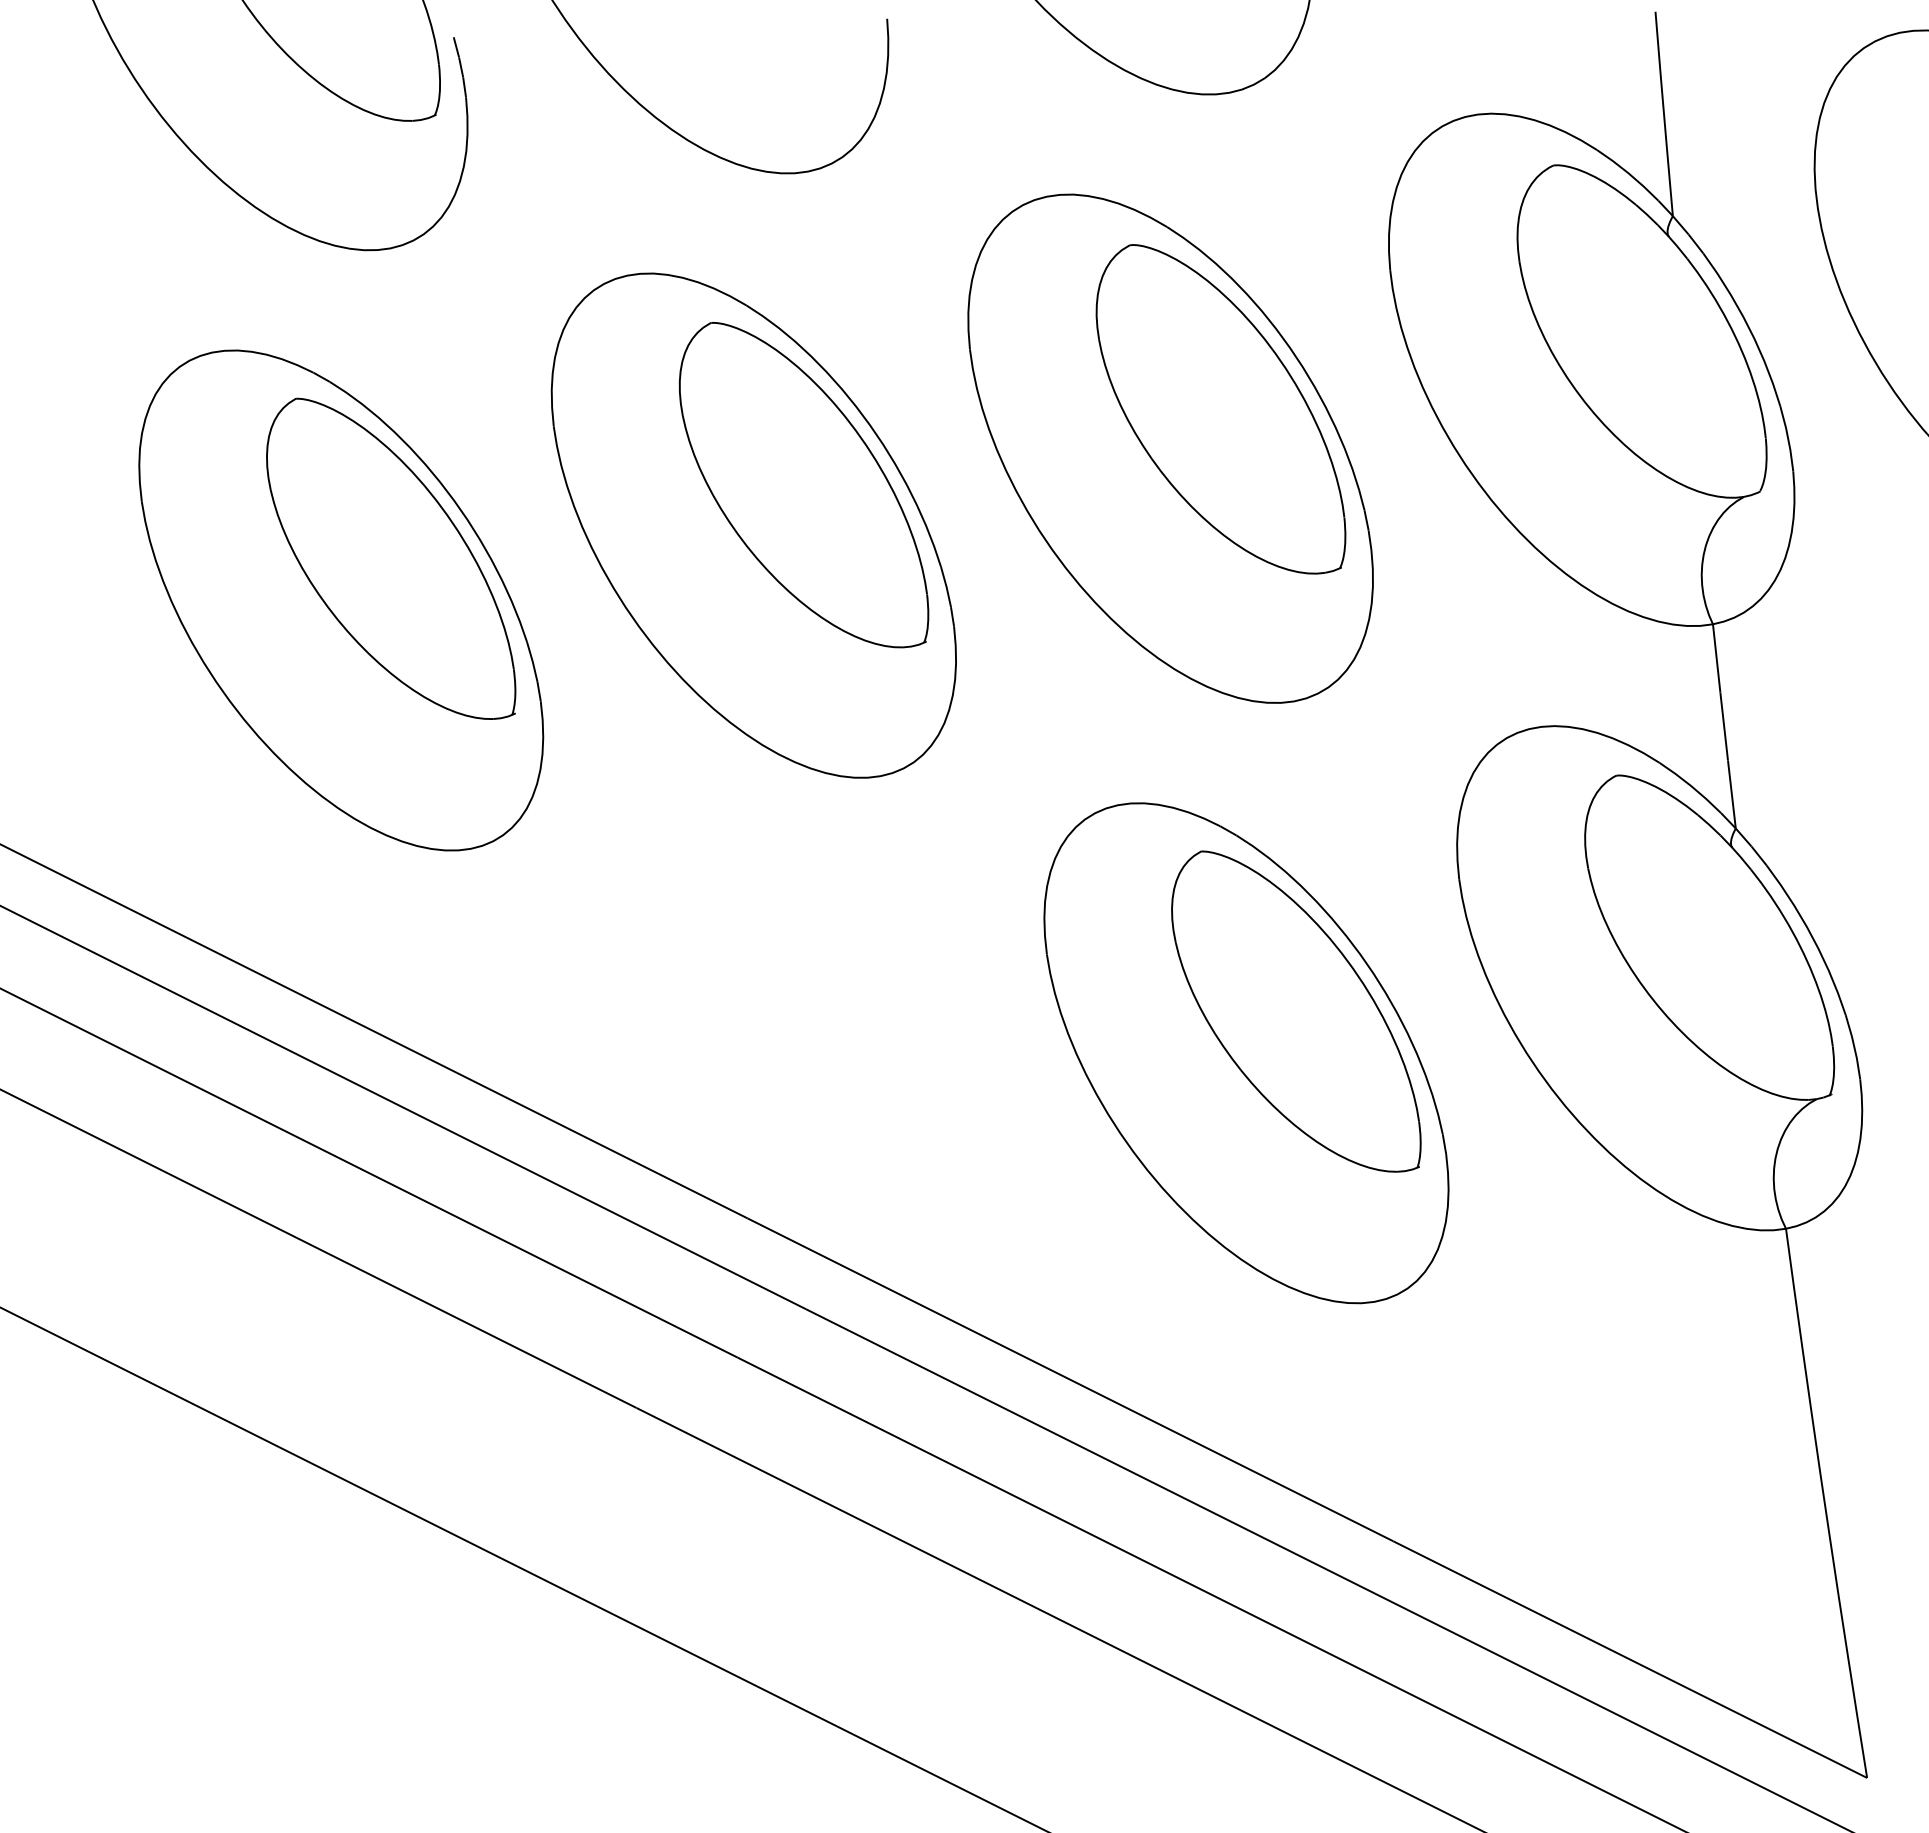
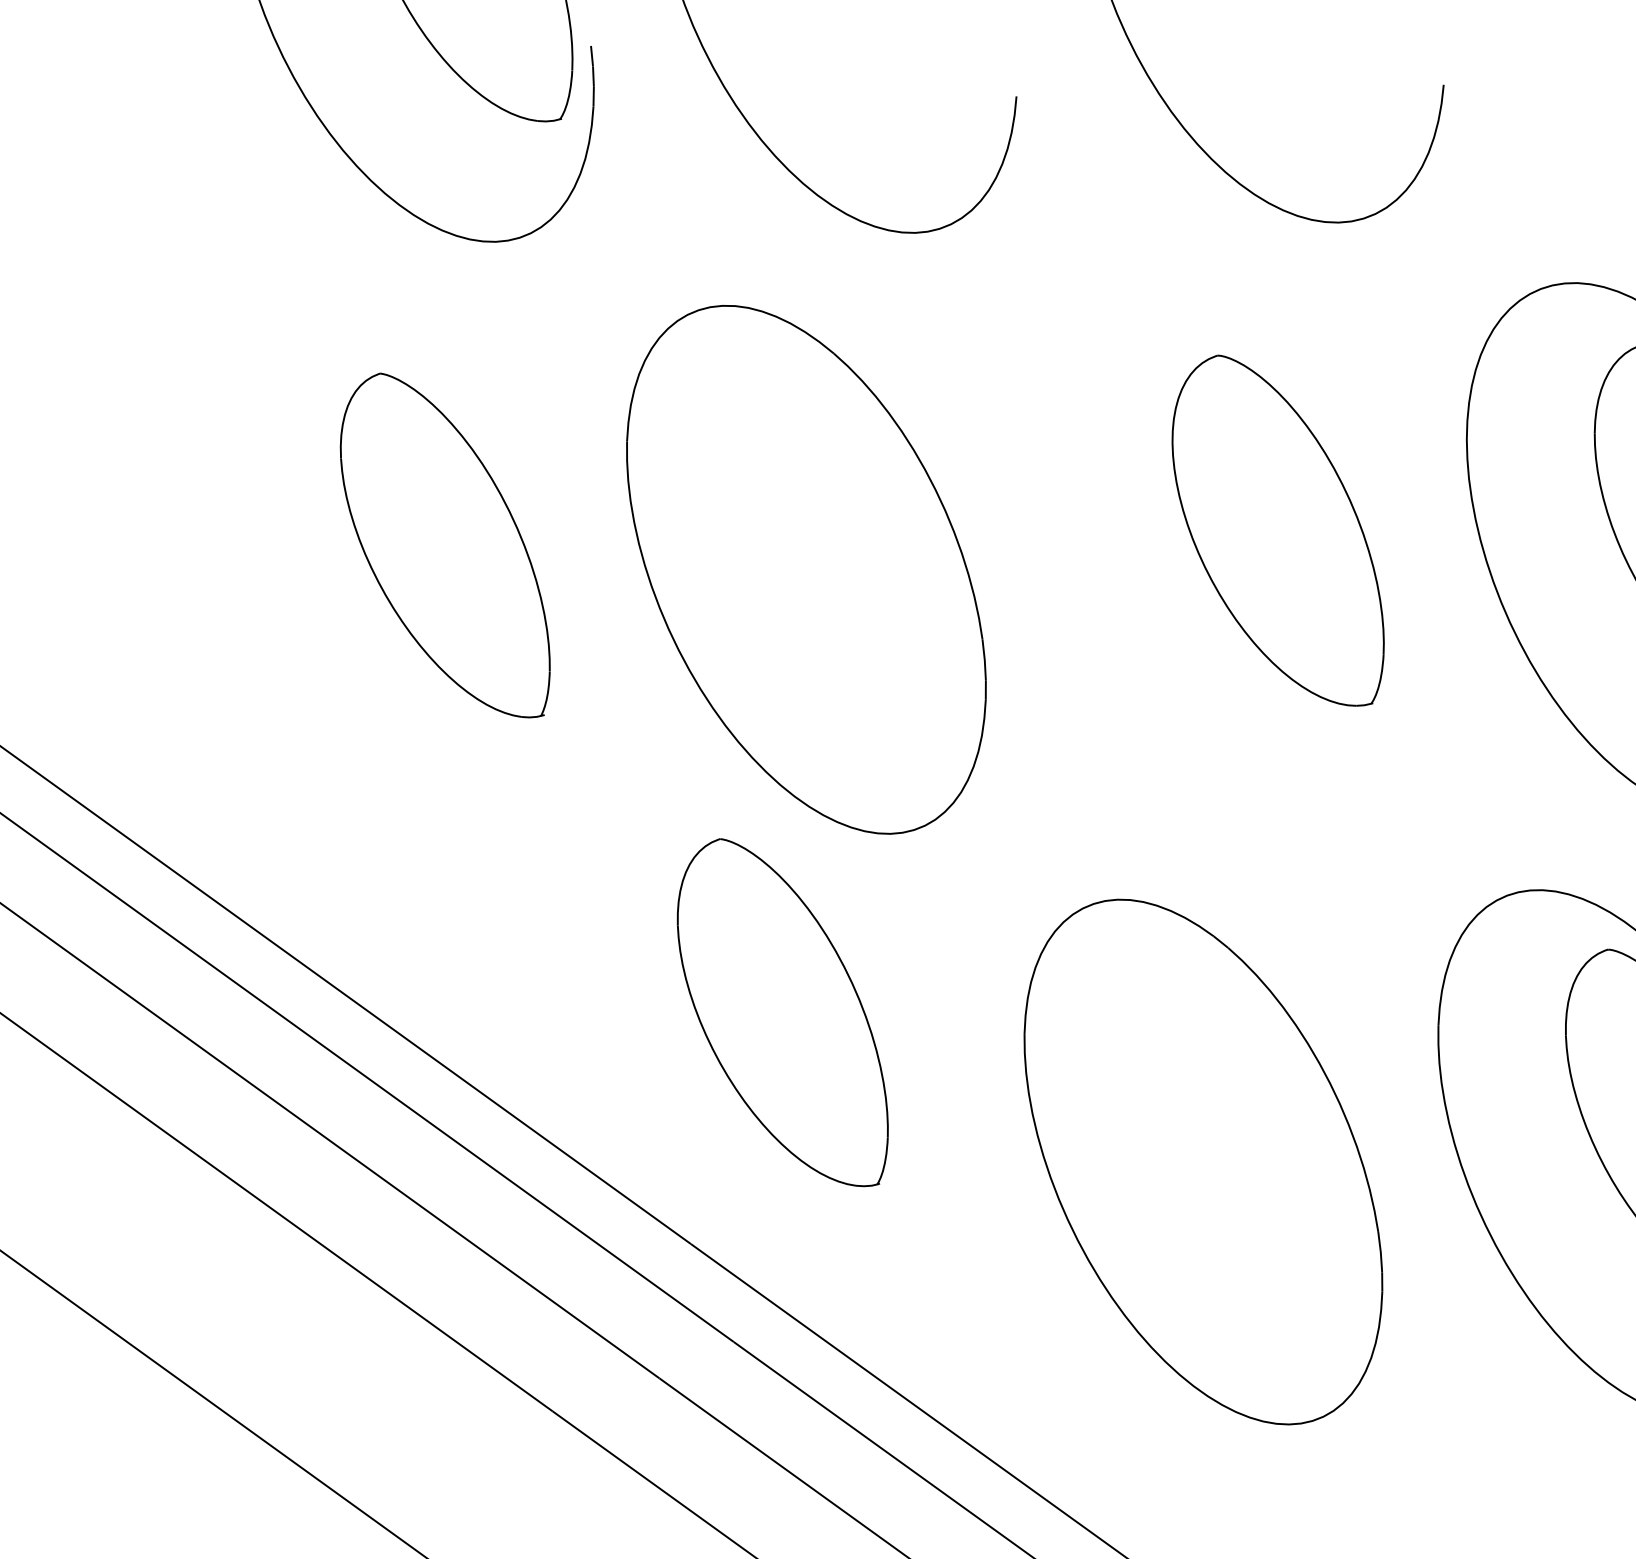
part: (1170, 448) -> (1224, 560), removed
part: (803, 485) -> (784, 1012), moved
part: (341, 600) -> (392, 577), removed
part: (1296, 1011) -> (1258, 1129), removed

